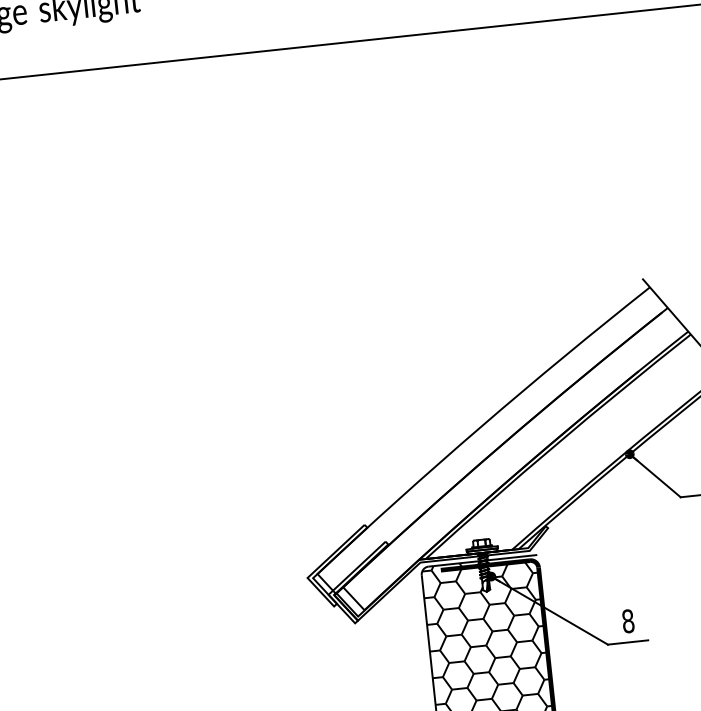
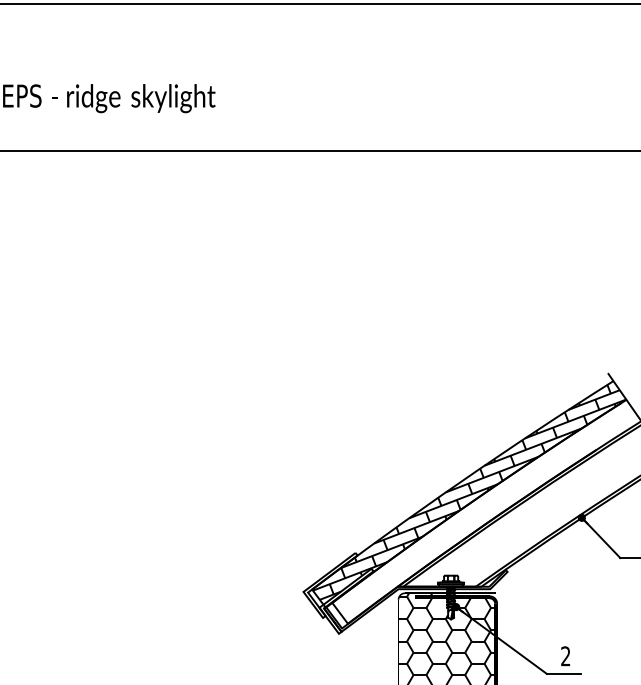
hatch: (492, 437) -> (469, 491), added
text: (627, 621) -> (565, 656), 8 -> 2

